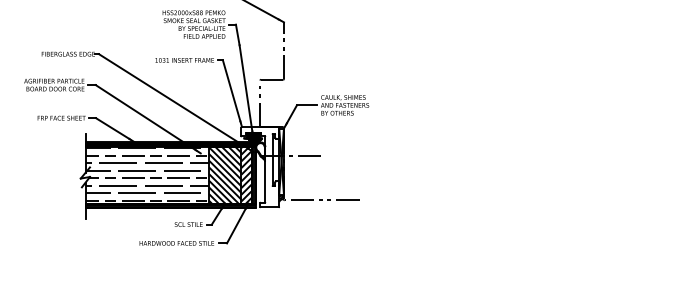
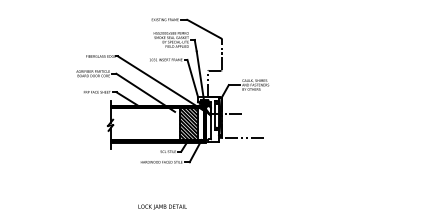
hatch: (144, 174) -> (143, 123), removed
hatch: (246, 174) -> (200, 123), removed

